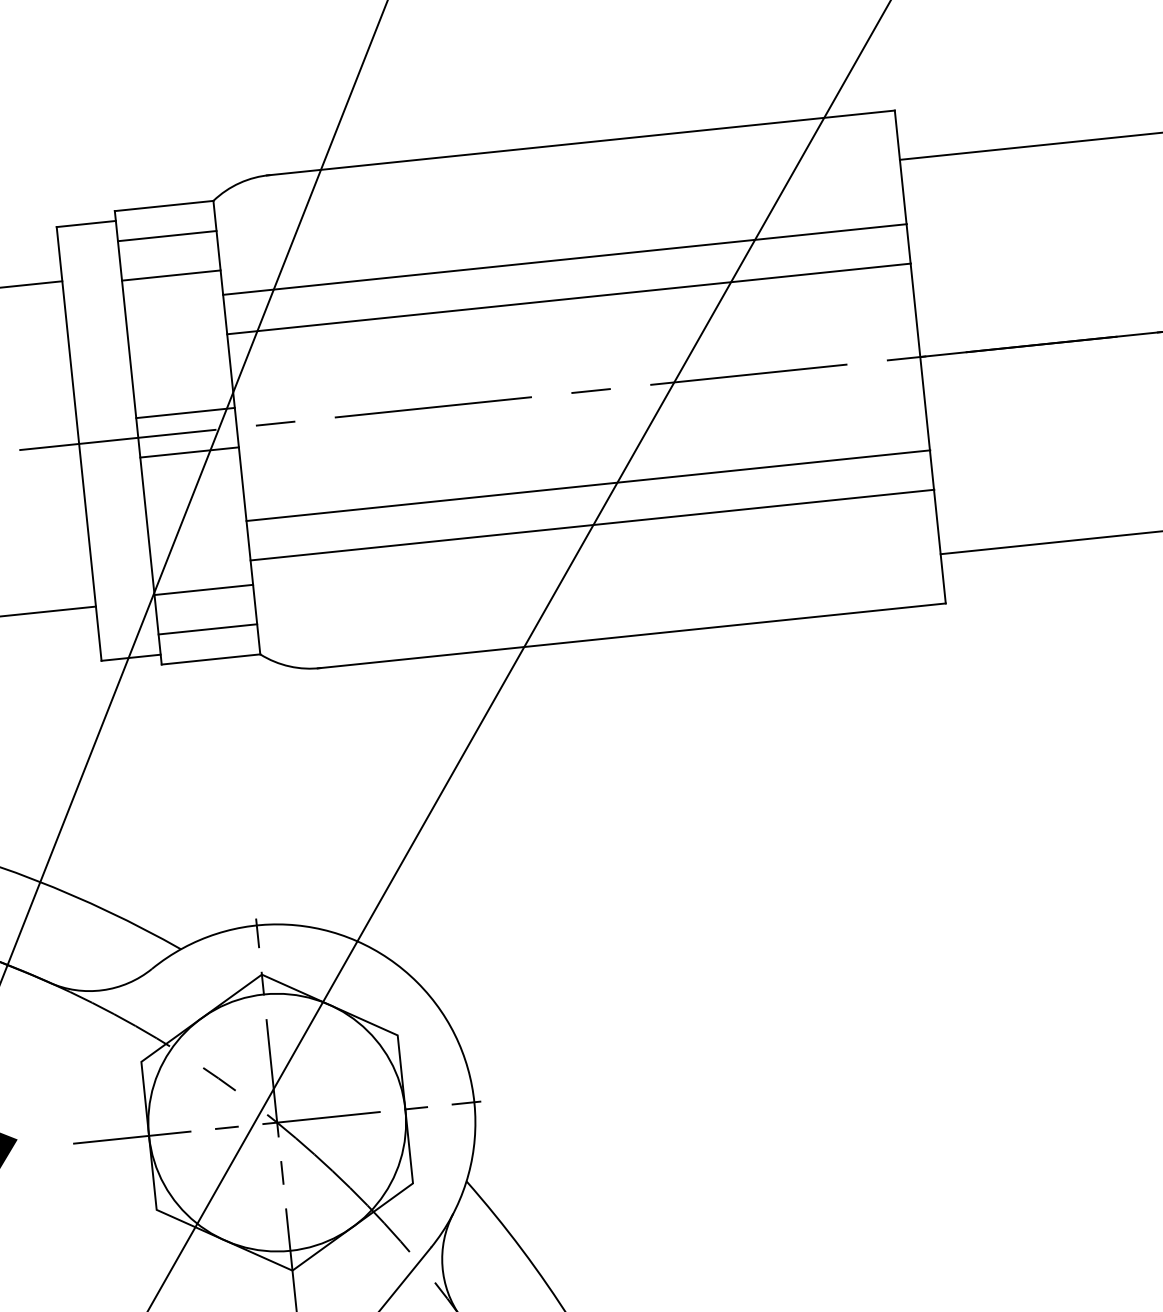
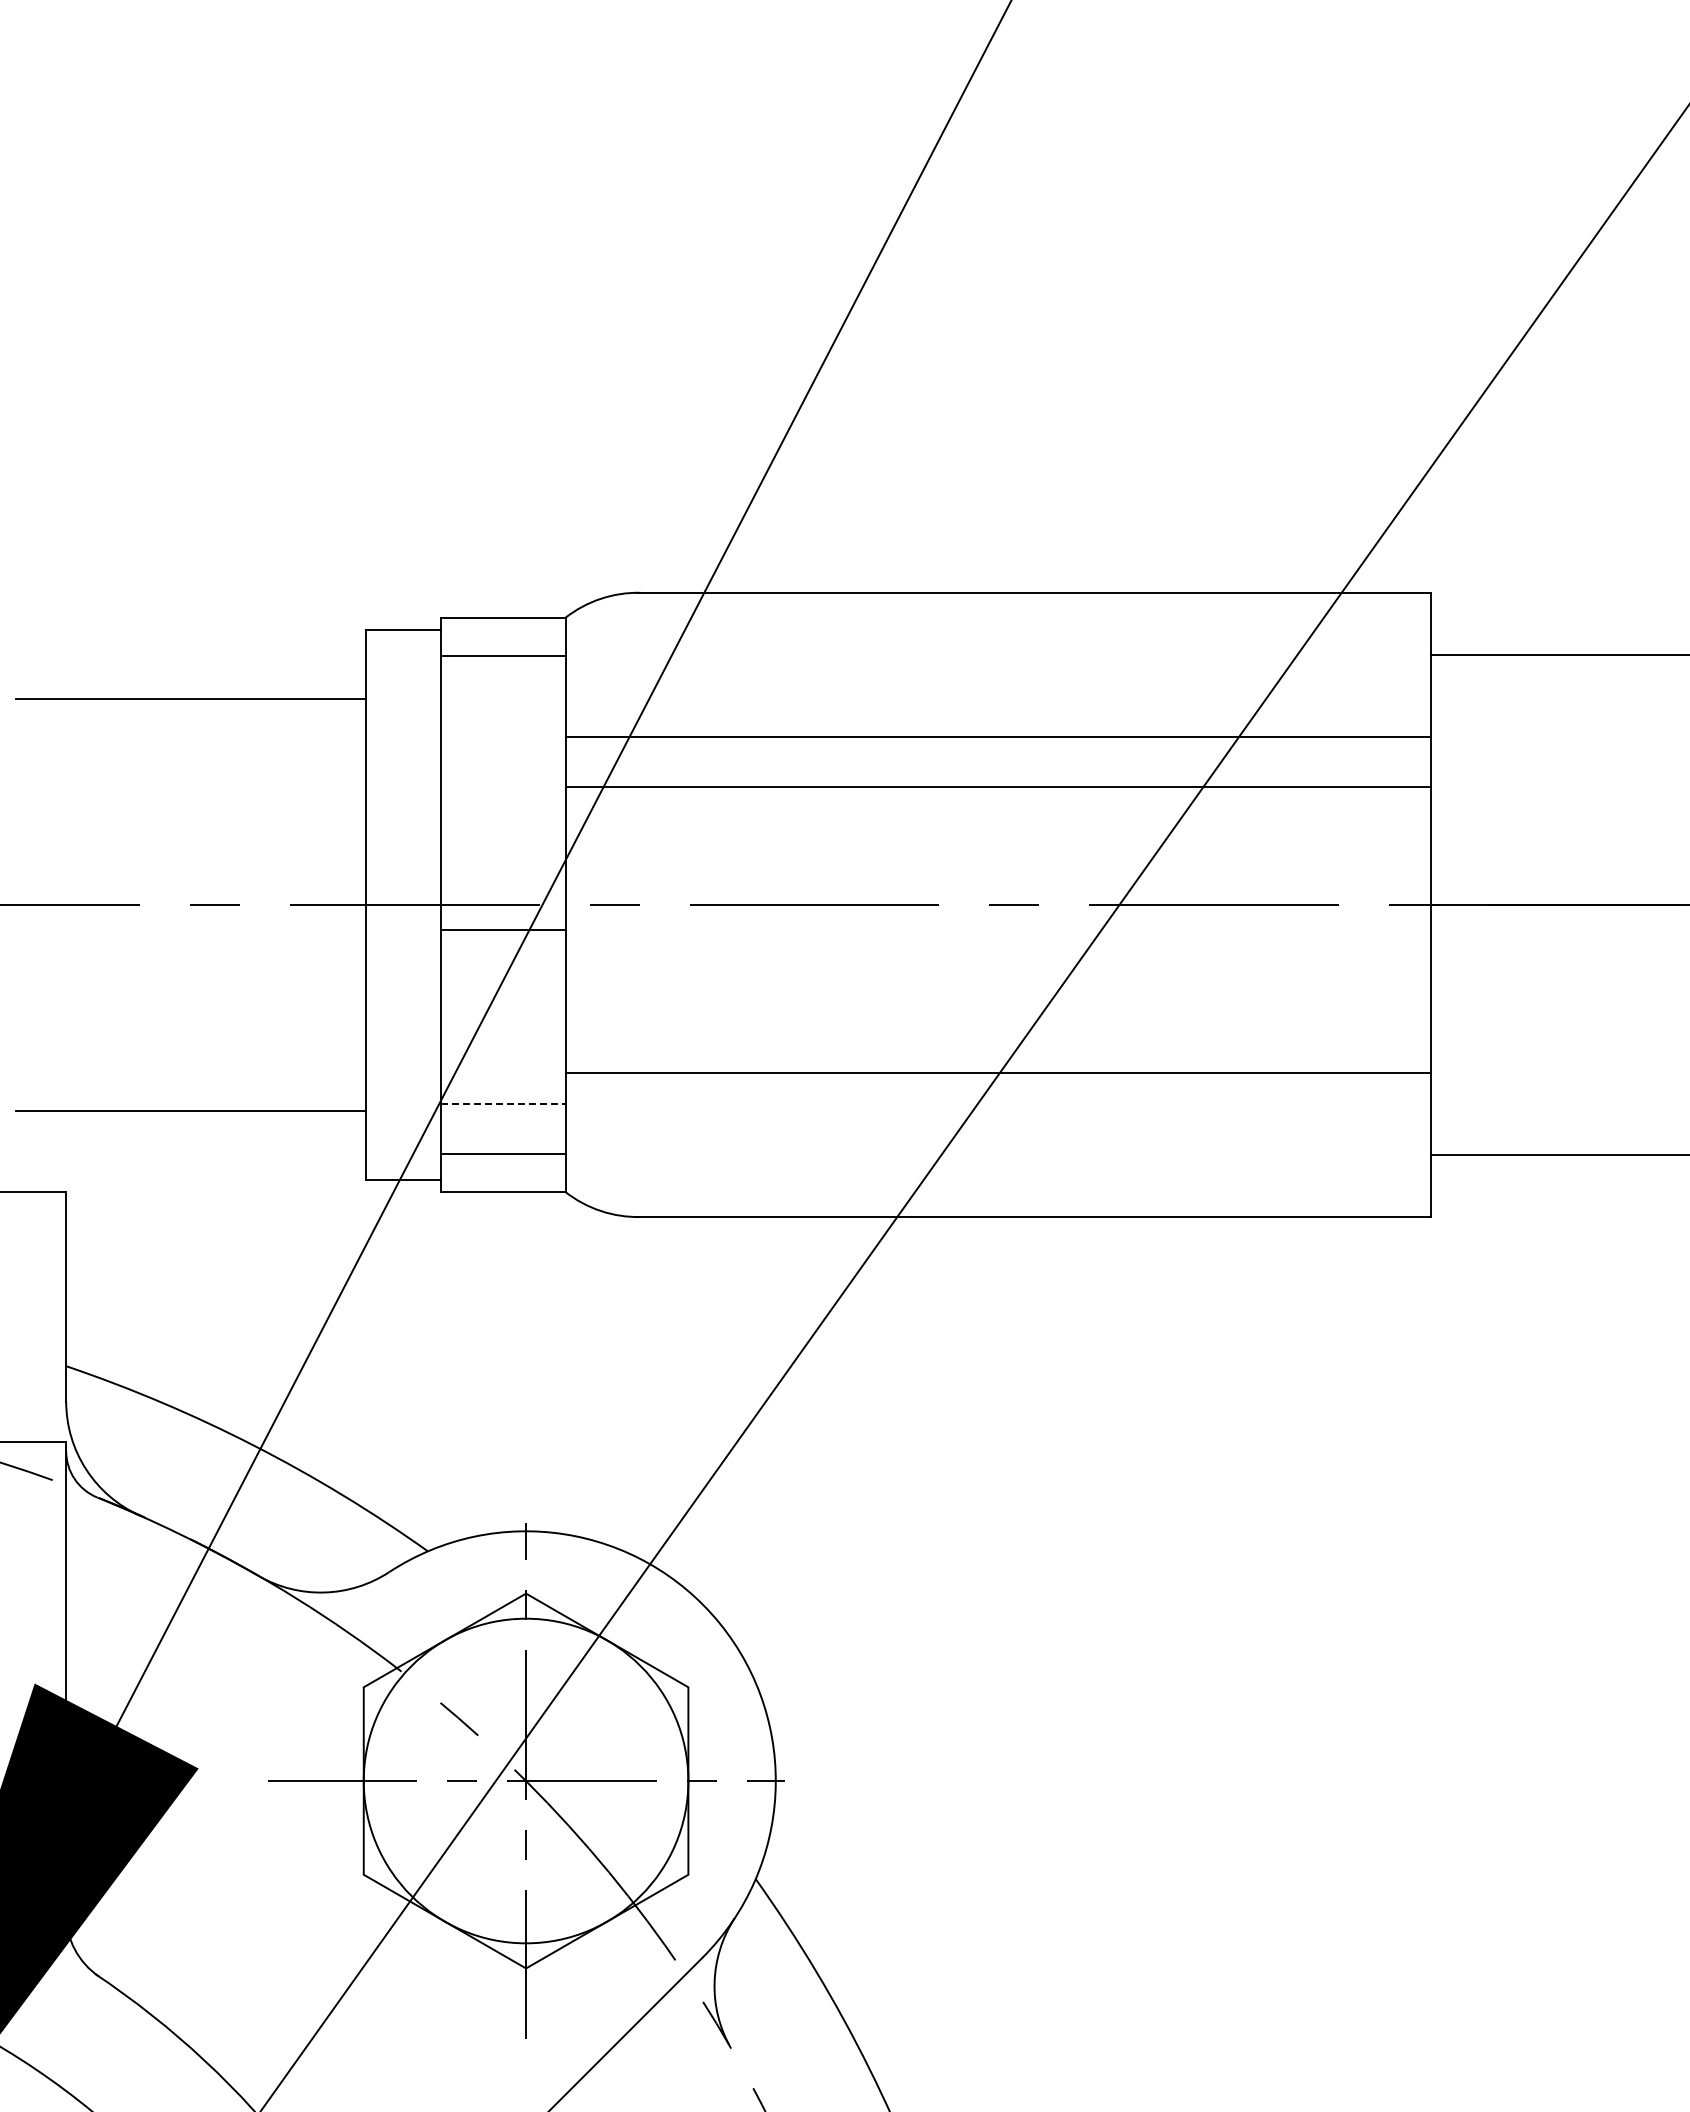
line: (170, 275) -> (502, 705), removed
line: (185, 412) -> (502, 879), removed
line: (588, 485) -> (998, 1023), removed
line: (204, 590) -> (503, 1104), solid -> dashed

